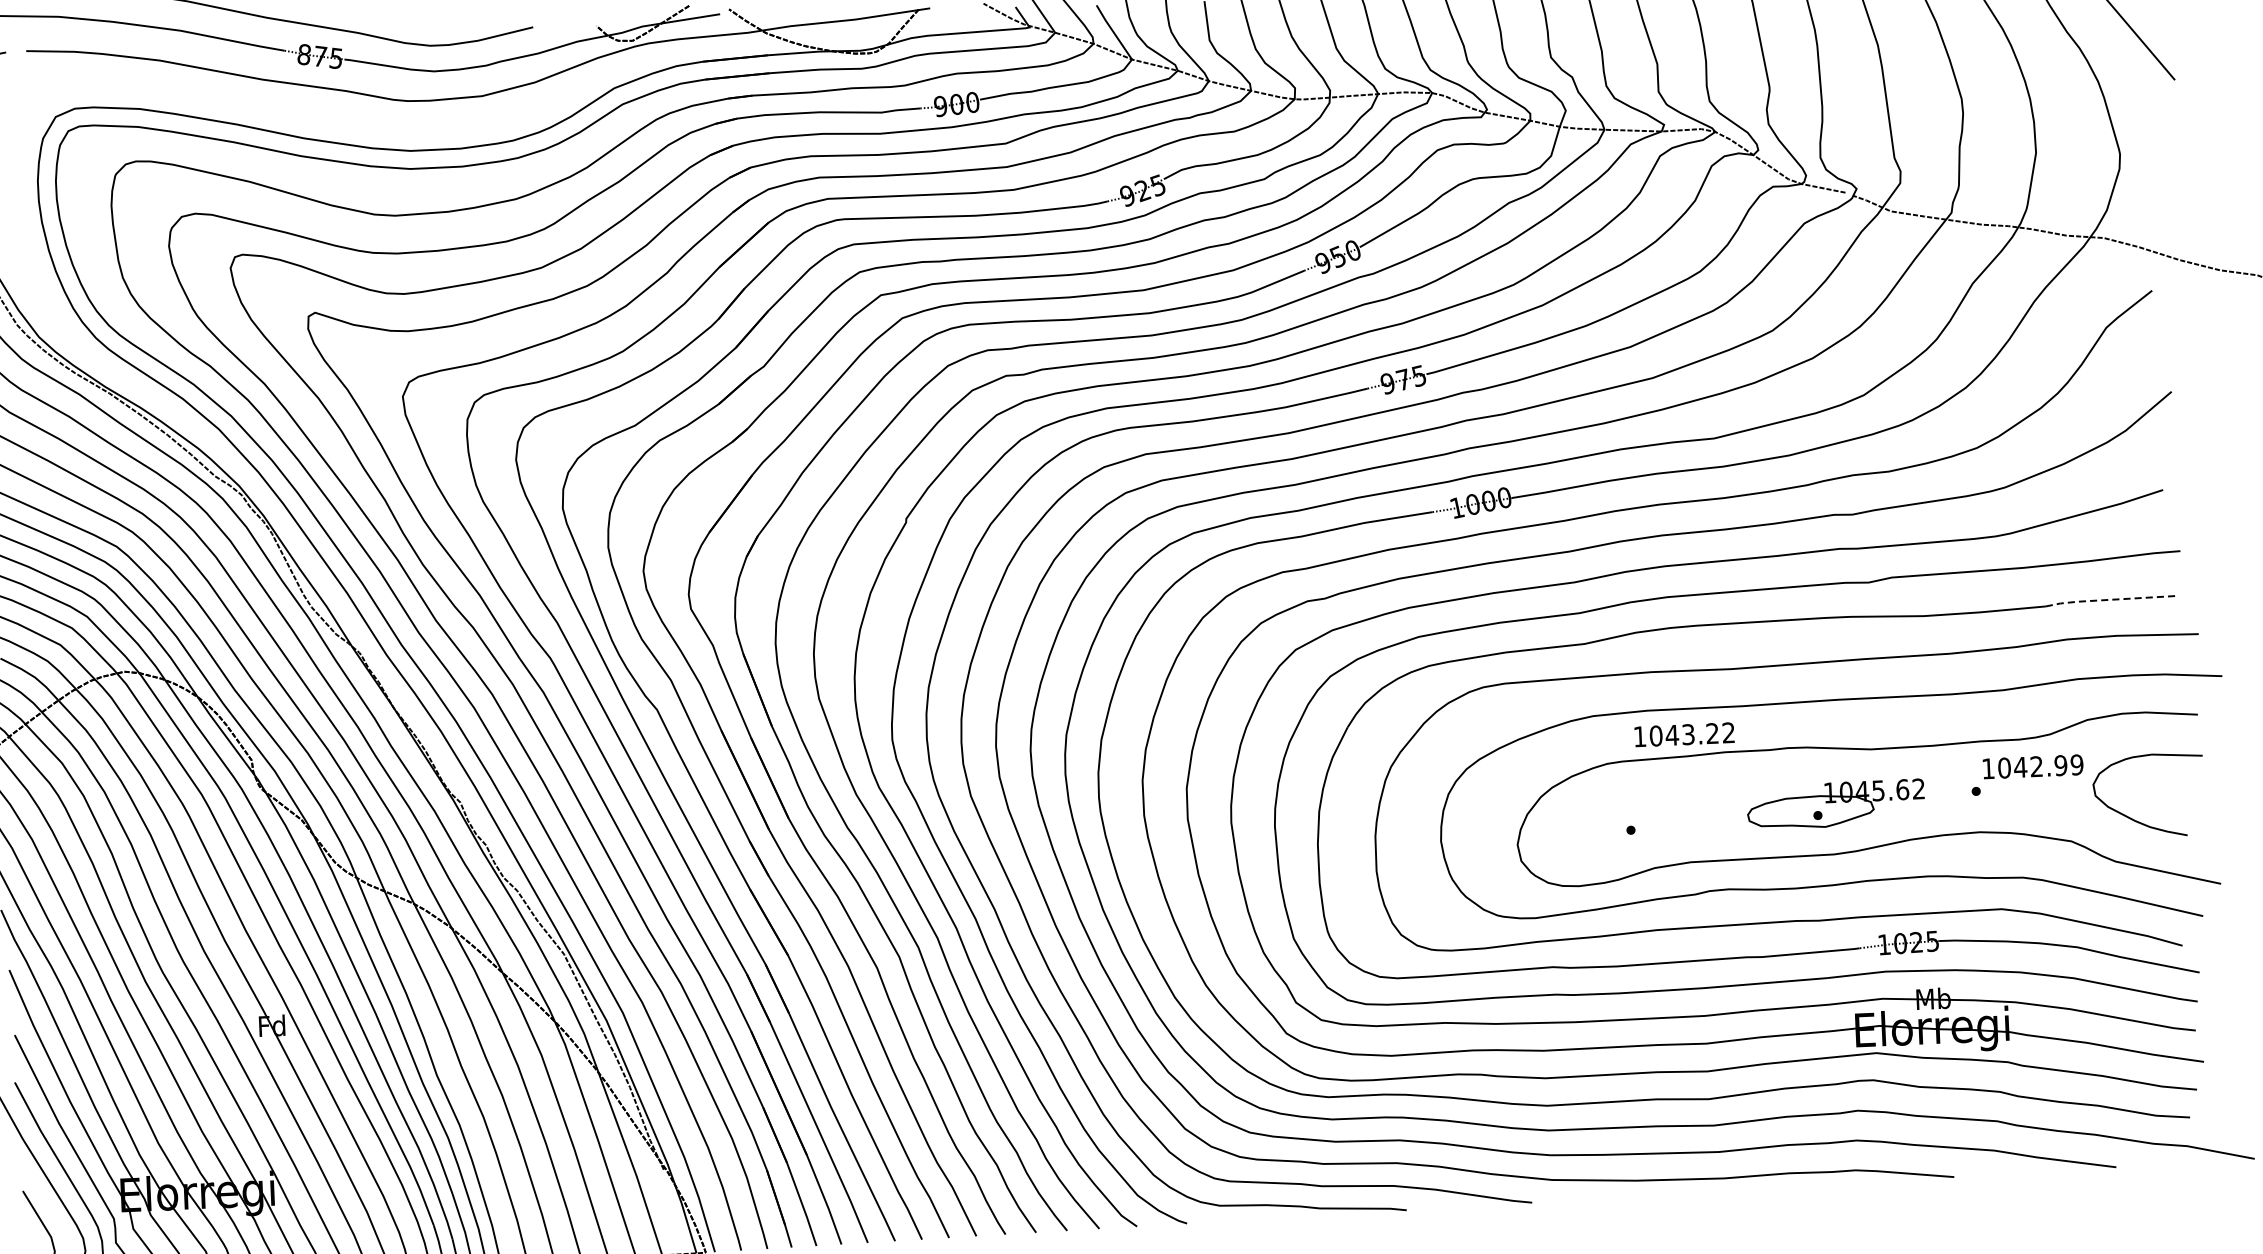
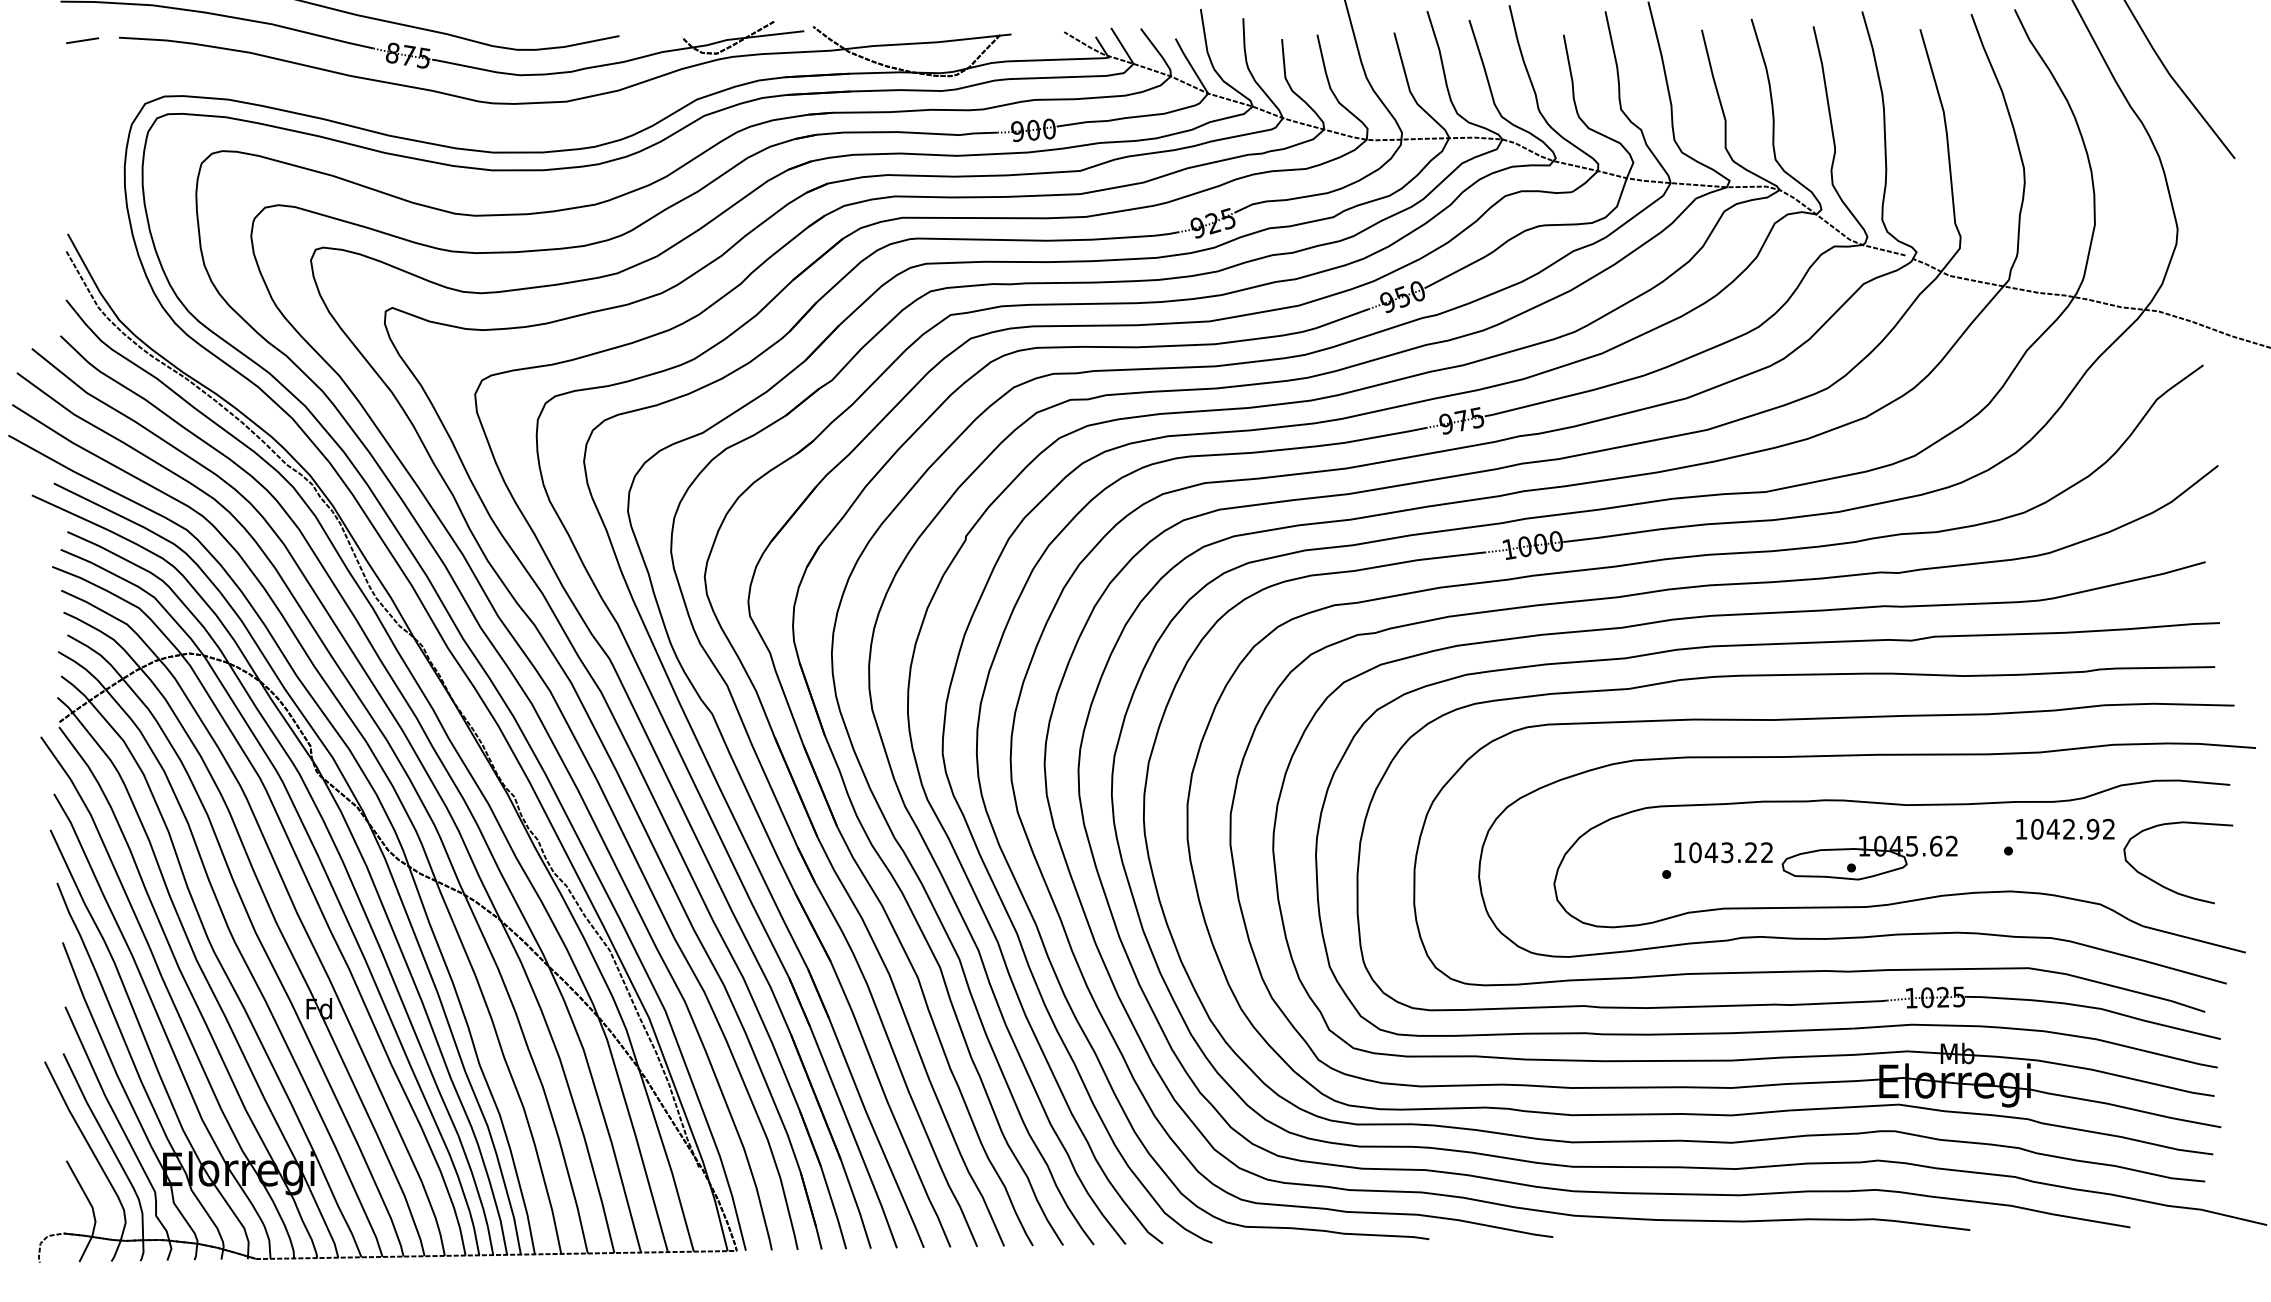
line: (2109, 600) -> (2148, 668), dashed -> solid
text: (1684, 734) -> (1723, 852), moved
text: (2076, 765) -> (2108, 829), 1042.99 -> 1042.92

